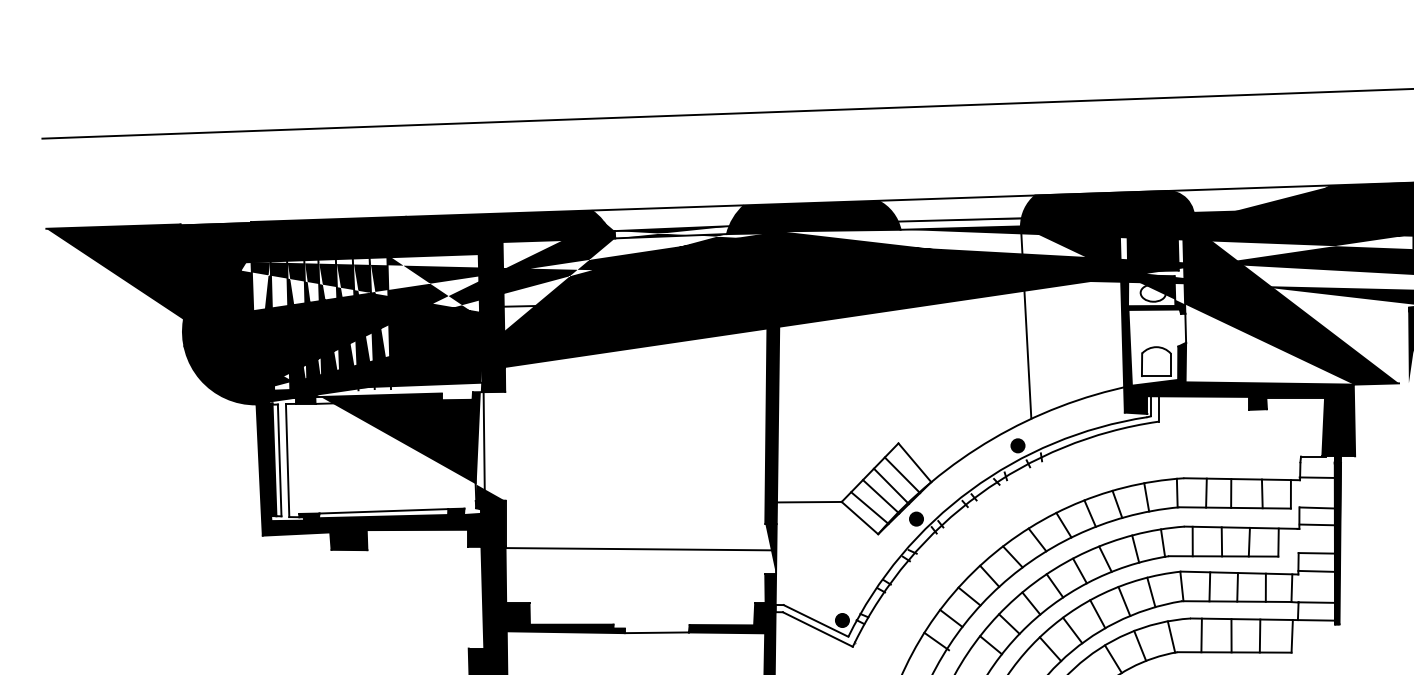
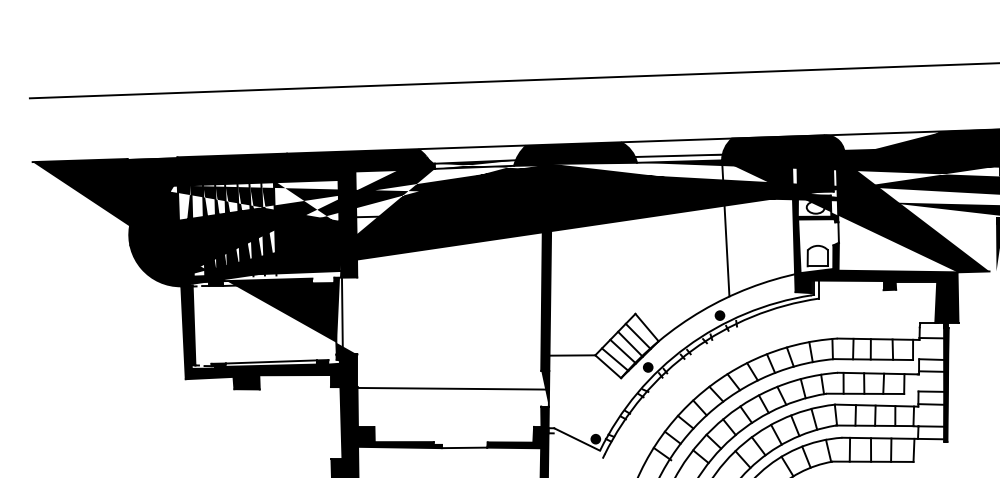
line: (279, 460) -> (197, 326), removed
line: (287, 460) -> (203, 326), removed
line: (817, 629) -> (578, 445), removed

